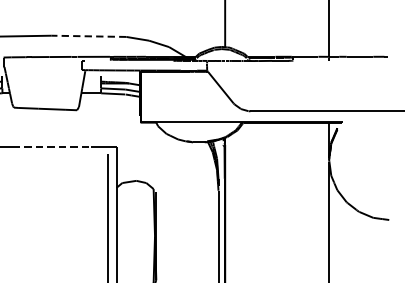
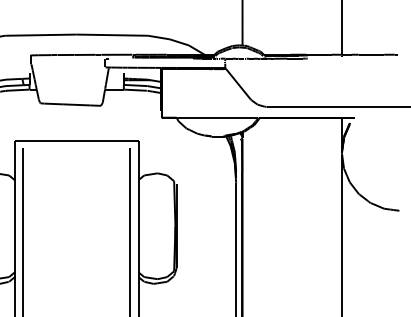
line: (89, 36) -> (112, 35), dashed -> solid
line: (52, 147) -> (77, 141), dashed -> solid

